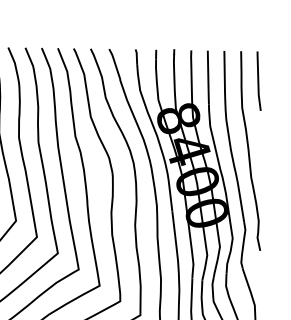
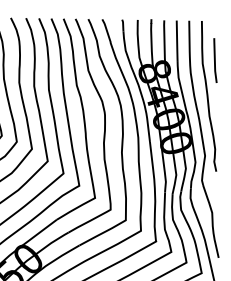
line: (259, 81) -> (215, 60), moved

